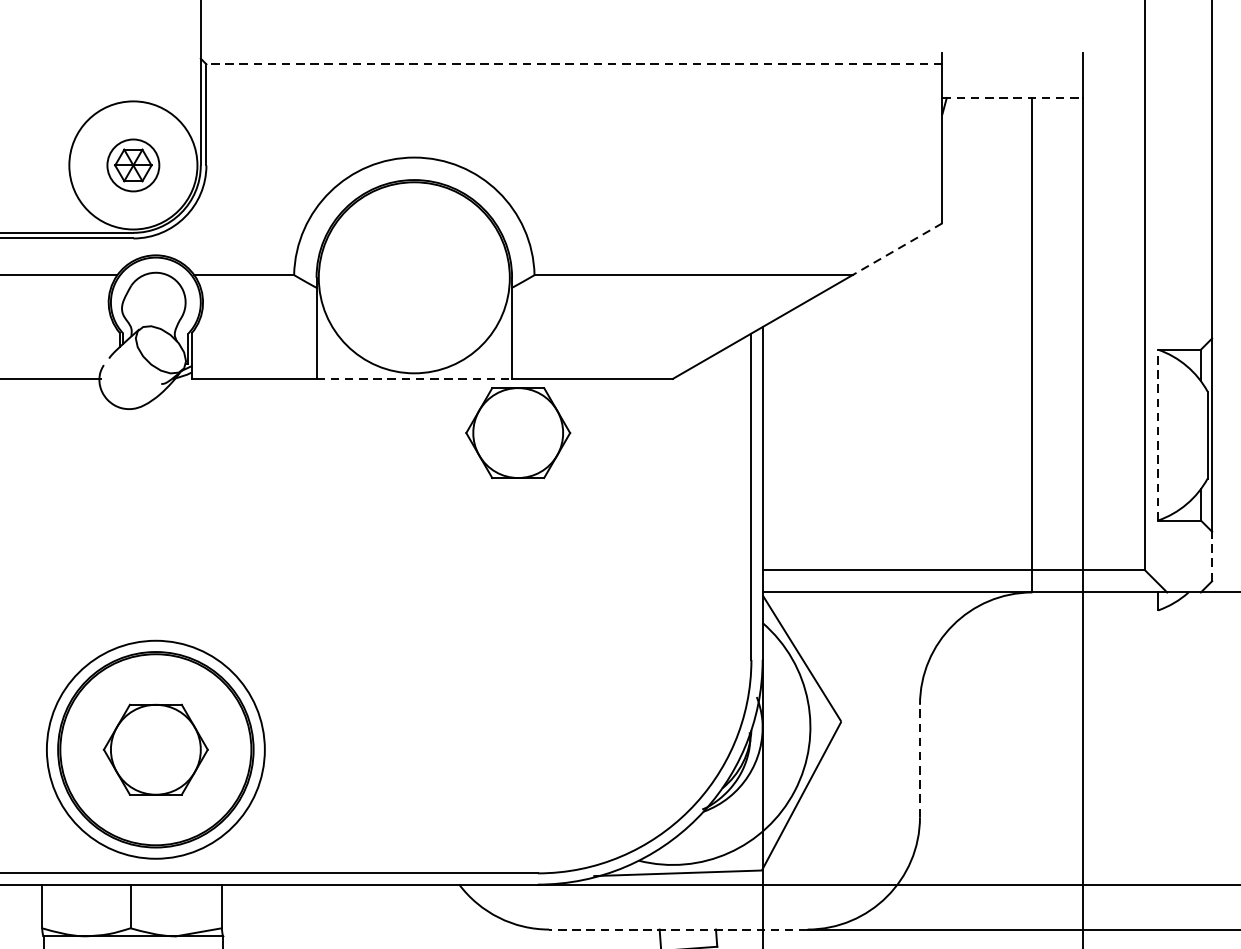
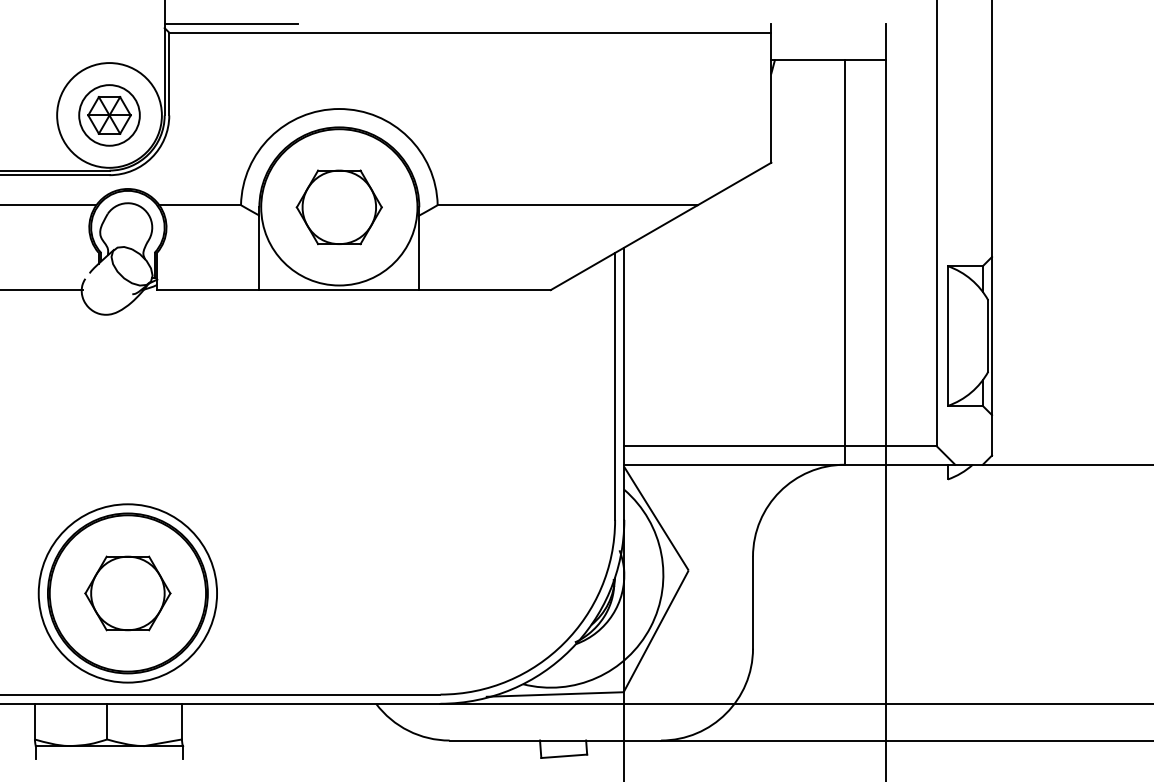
line: (281, 53) -> (230, 23), added
line: (573, 64) -> (469, 32), dashed -> solid
line: (1013, 98) -> (829, 60), dashed -> solid
part: (133, 165) -> (109, 115), size x1.43
line: (897, 249) -> (734, 184), dashed -> solid
line: (414, 379) -> (339, 290), dashed -> solid
part: (517, 433) -> (338, 207), moved
line: (1157, 435) -> (947, 336), dashed -> solid
line: (1212, 555) -> (992, 434), dashed -> solid
line: (920, 760) -> (753, 602), dashed -> solid
line: (678, 929) -> (555, 740), dashed -> solid

